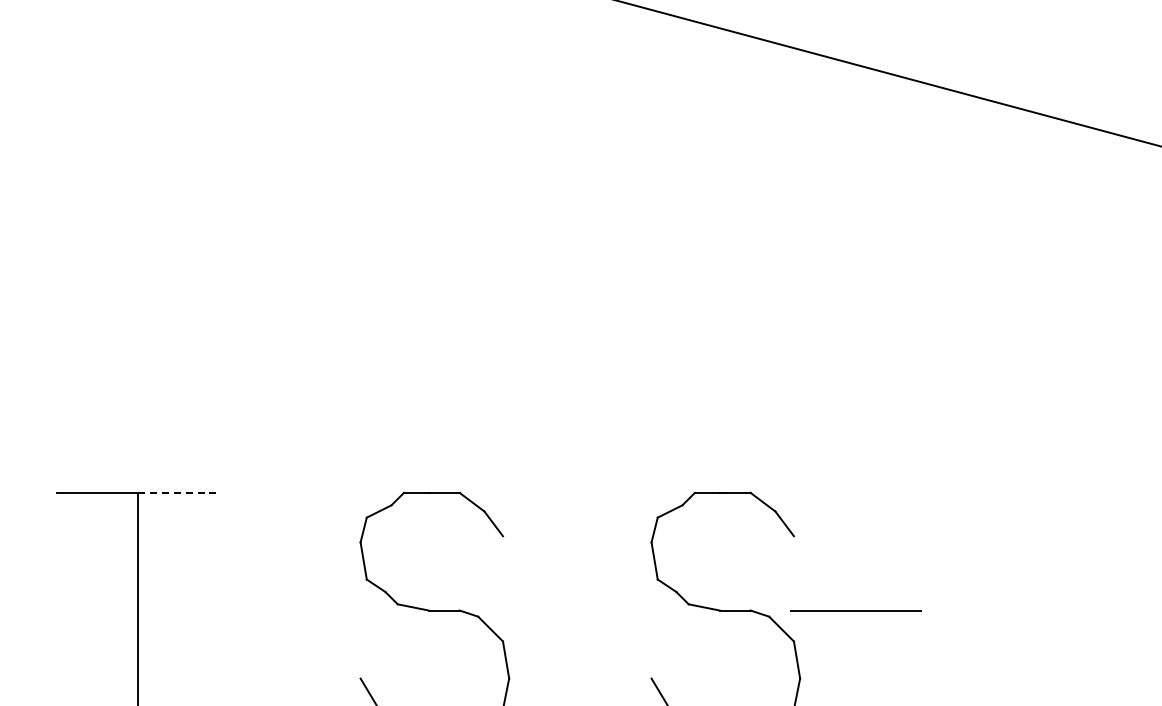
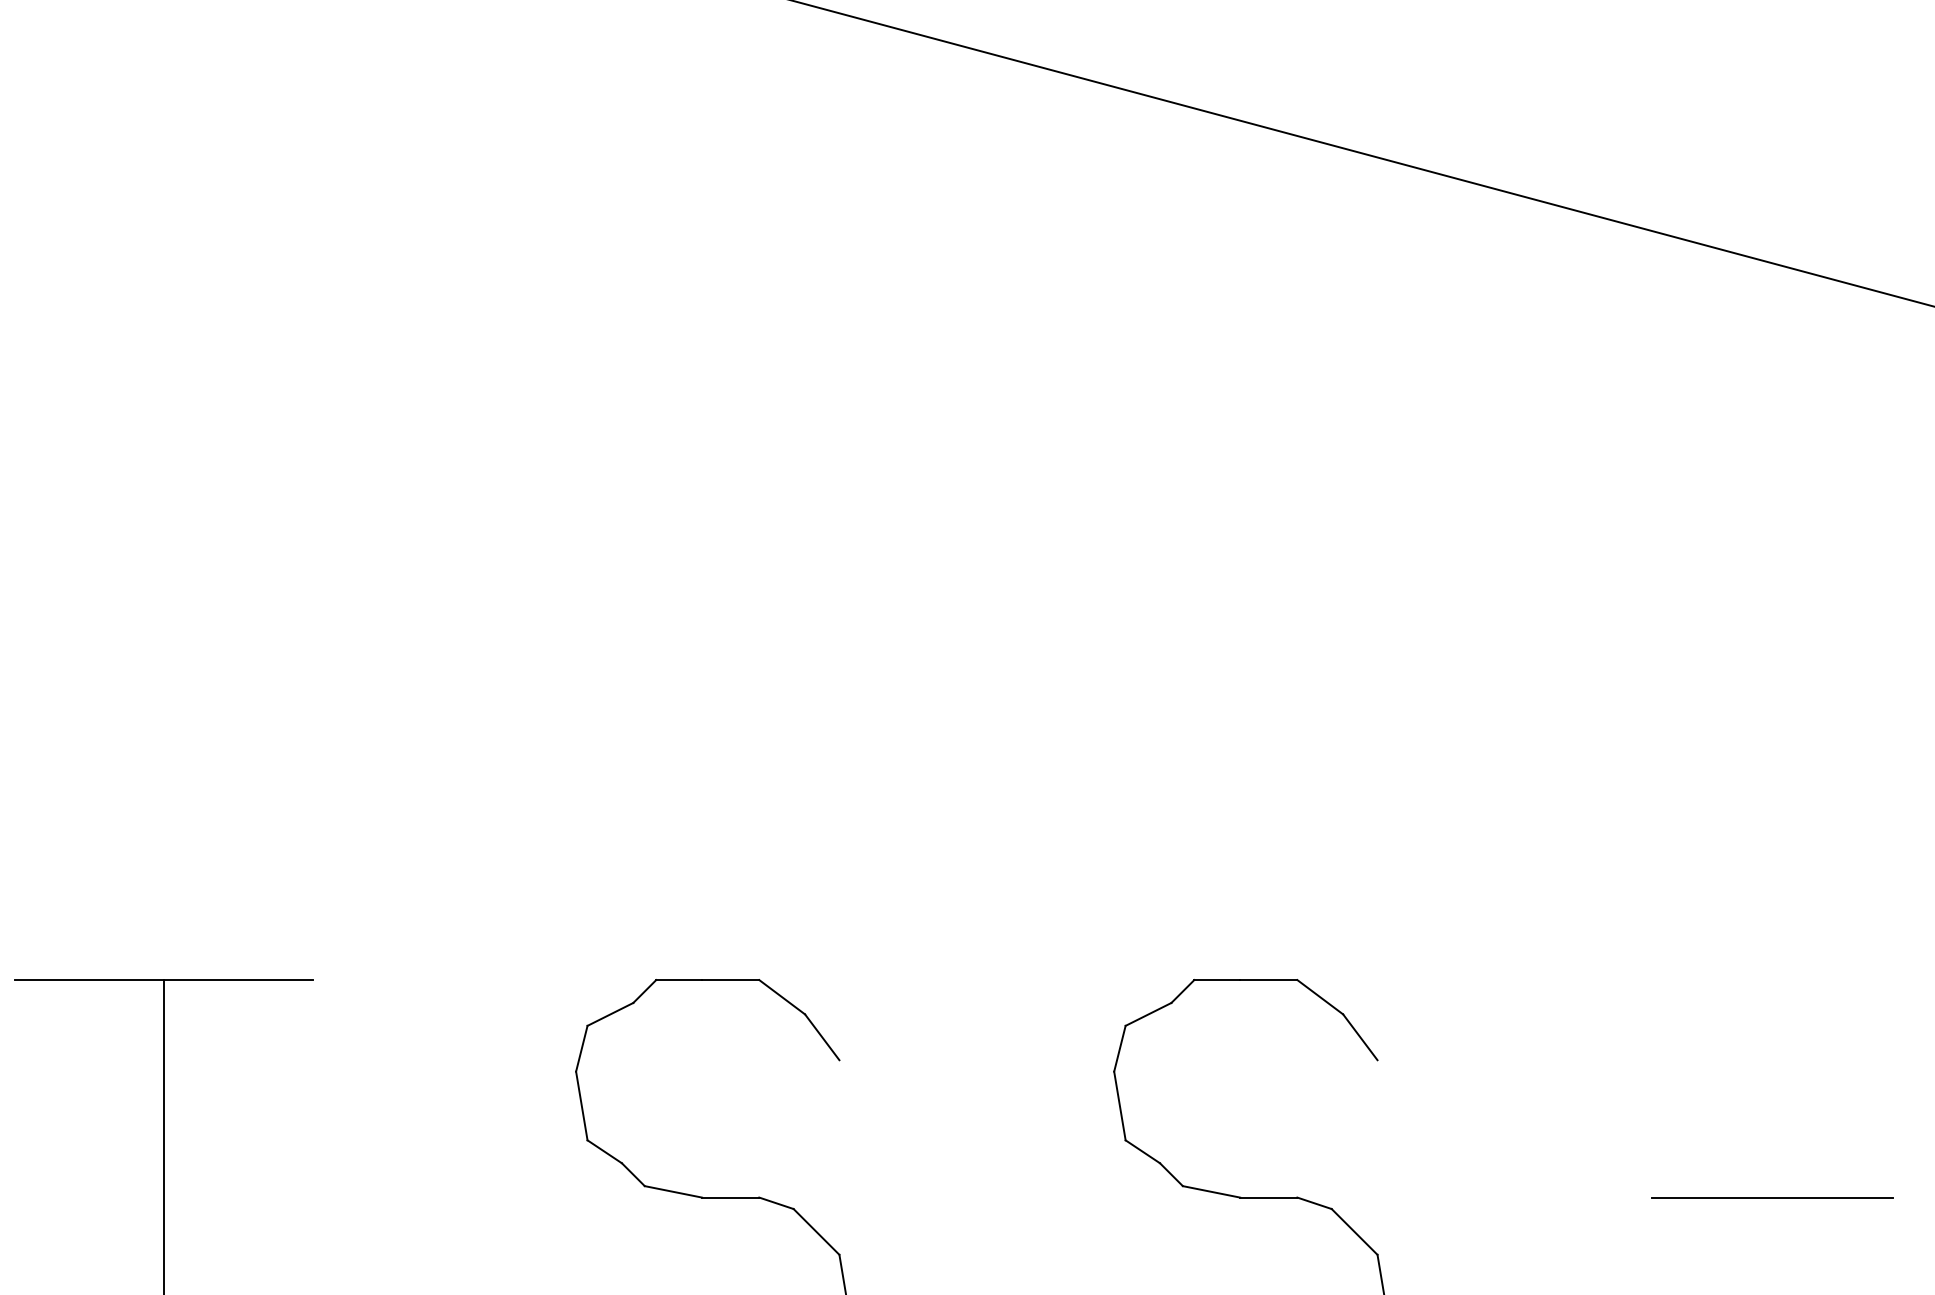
line: (178, 492) -> (239, 979), dashed -> solid
line: (855, 610) -> (1772, 1197), moved

